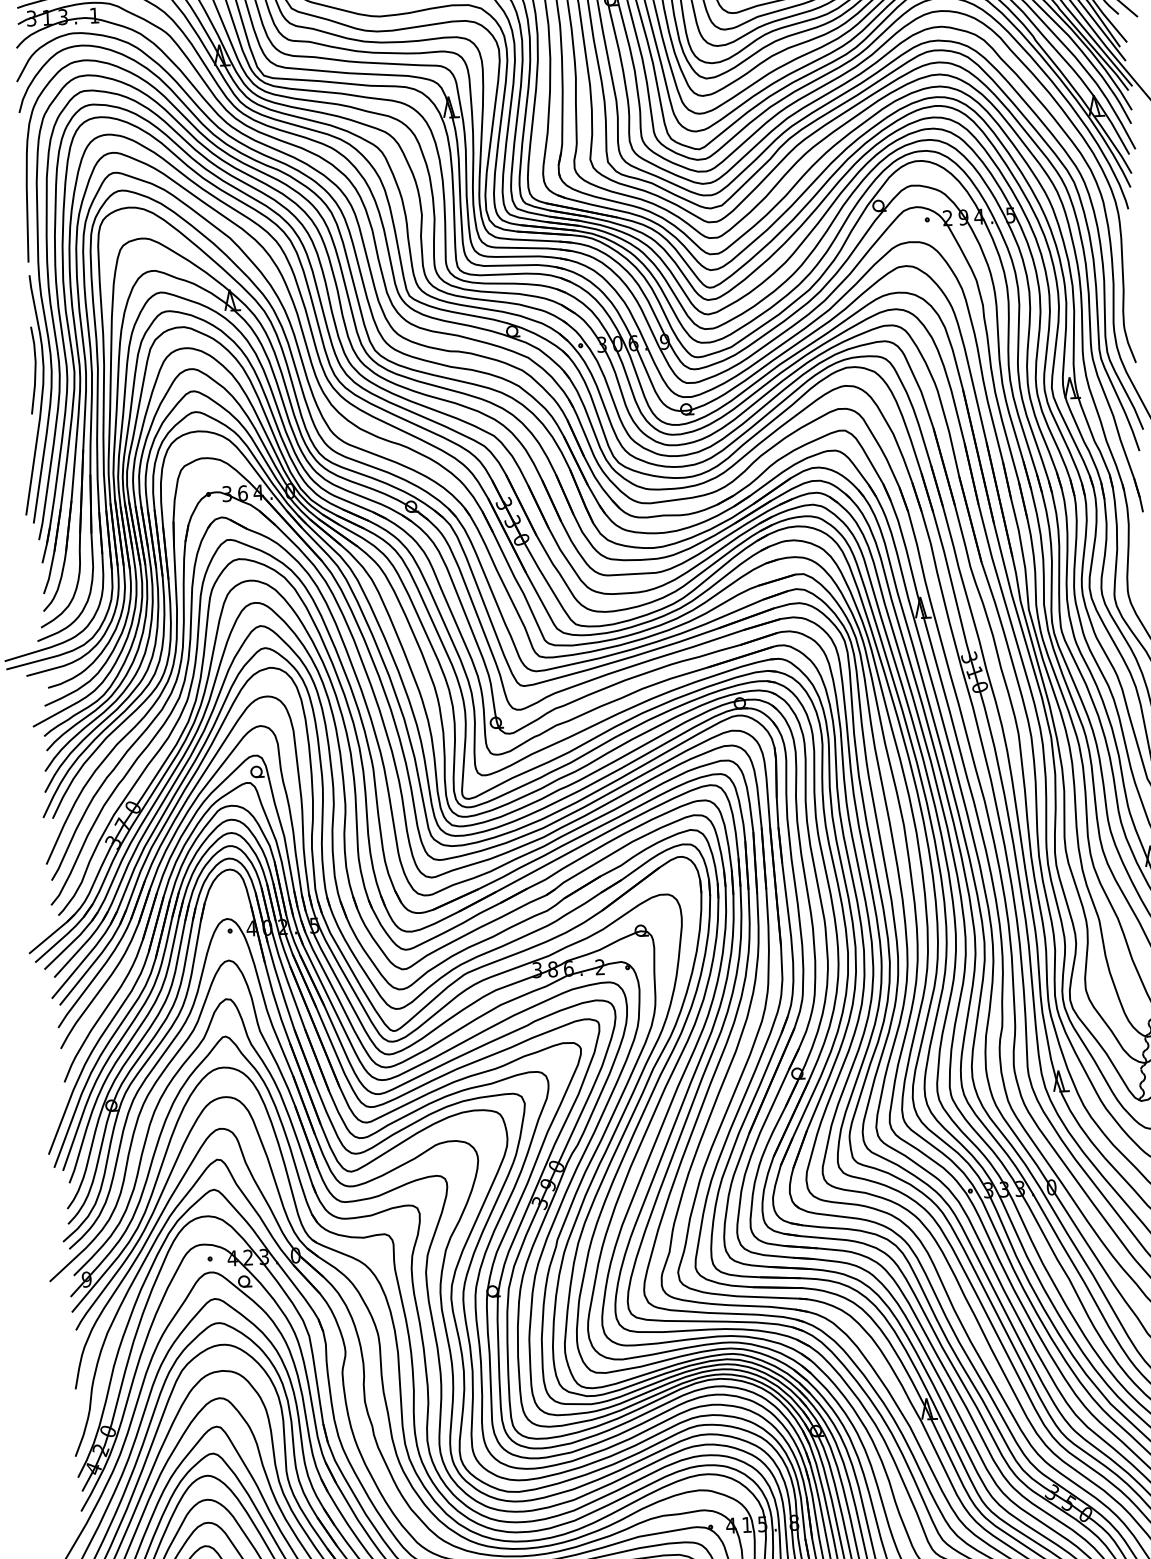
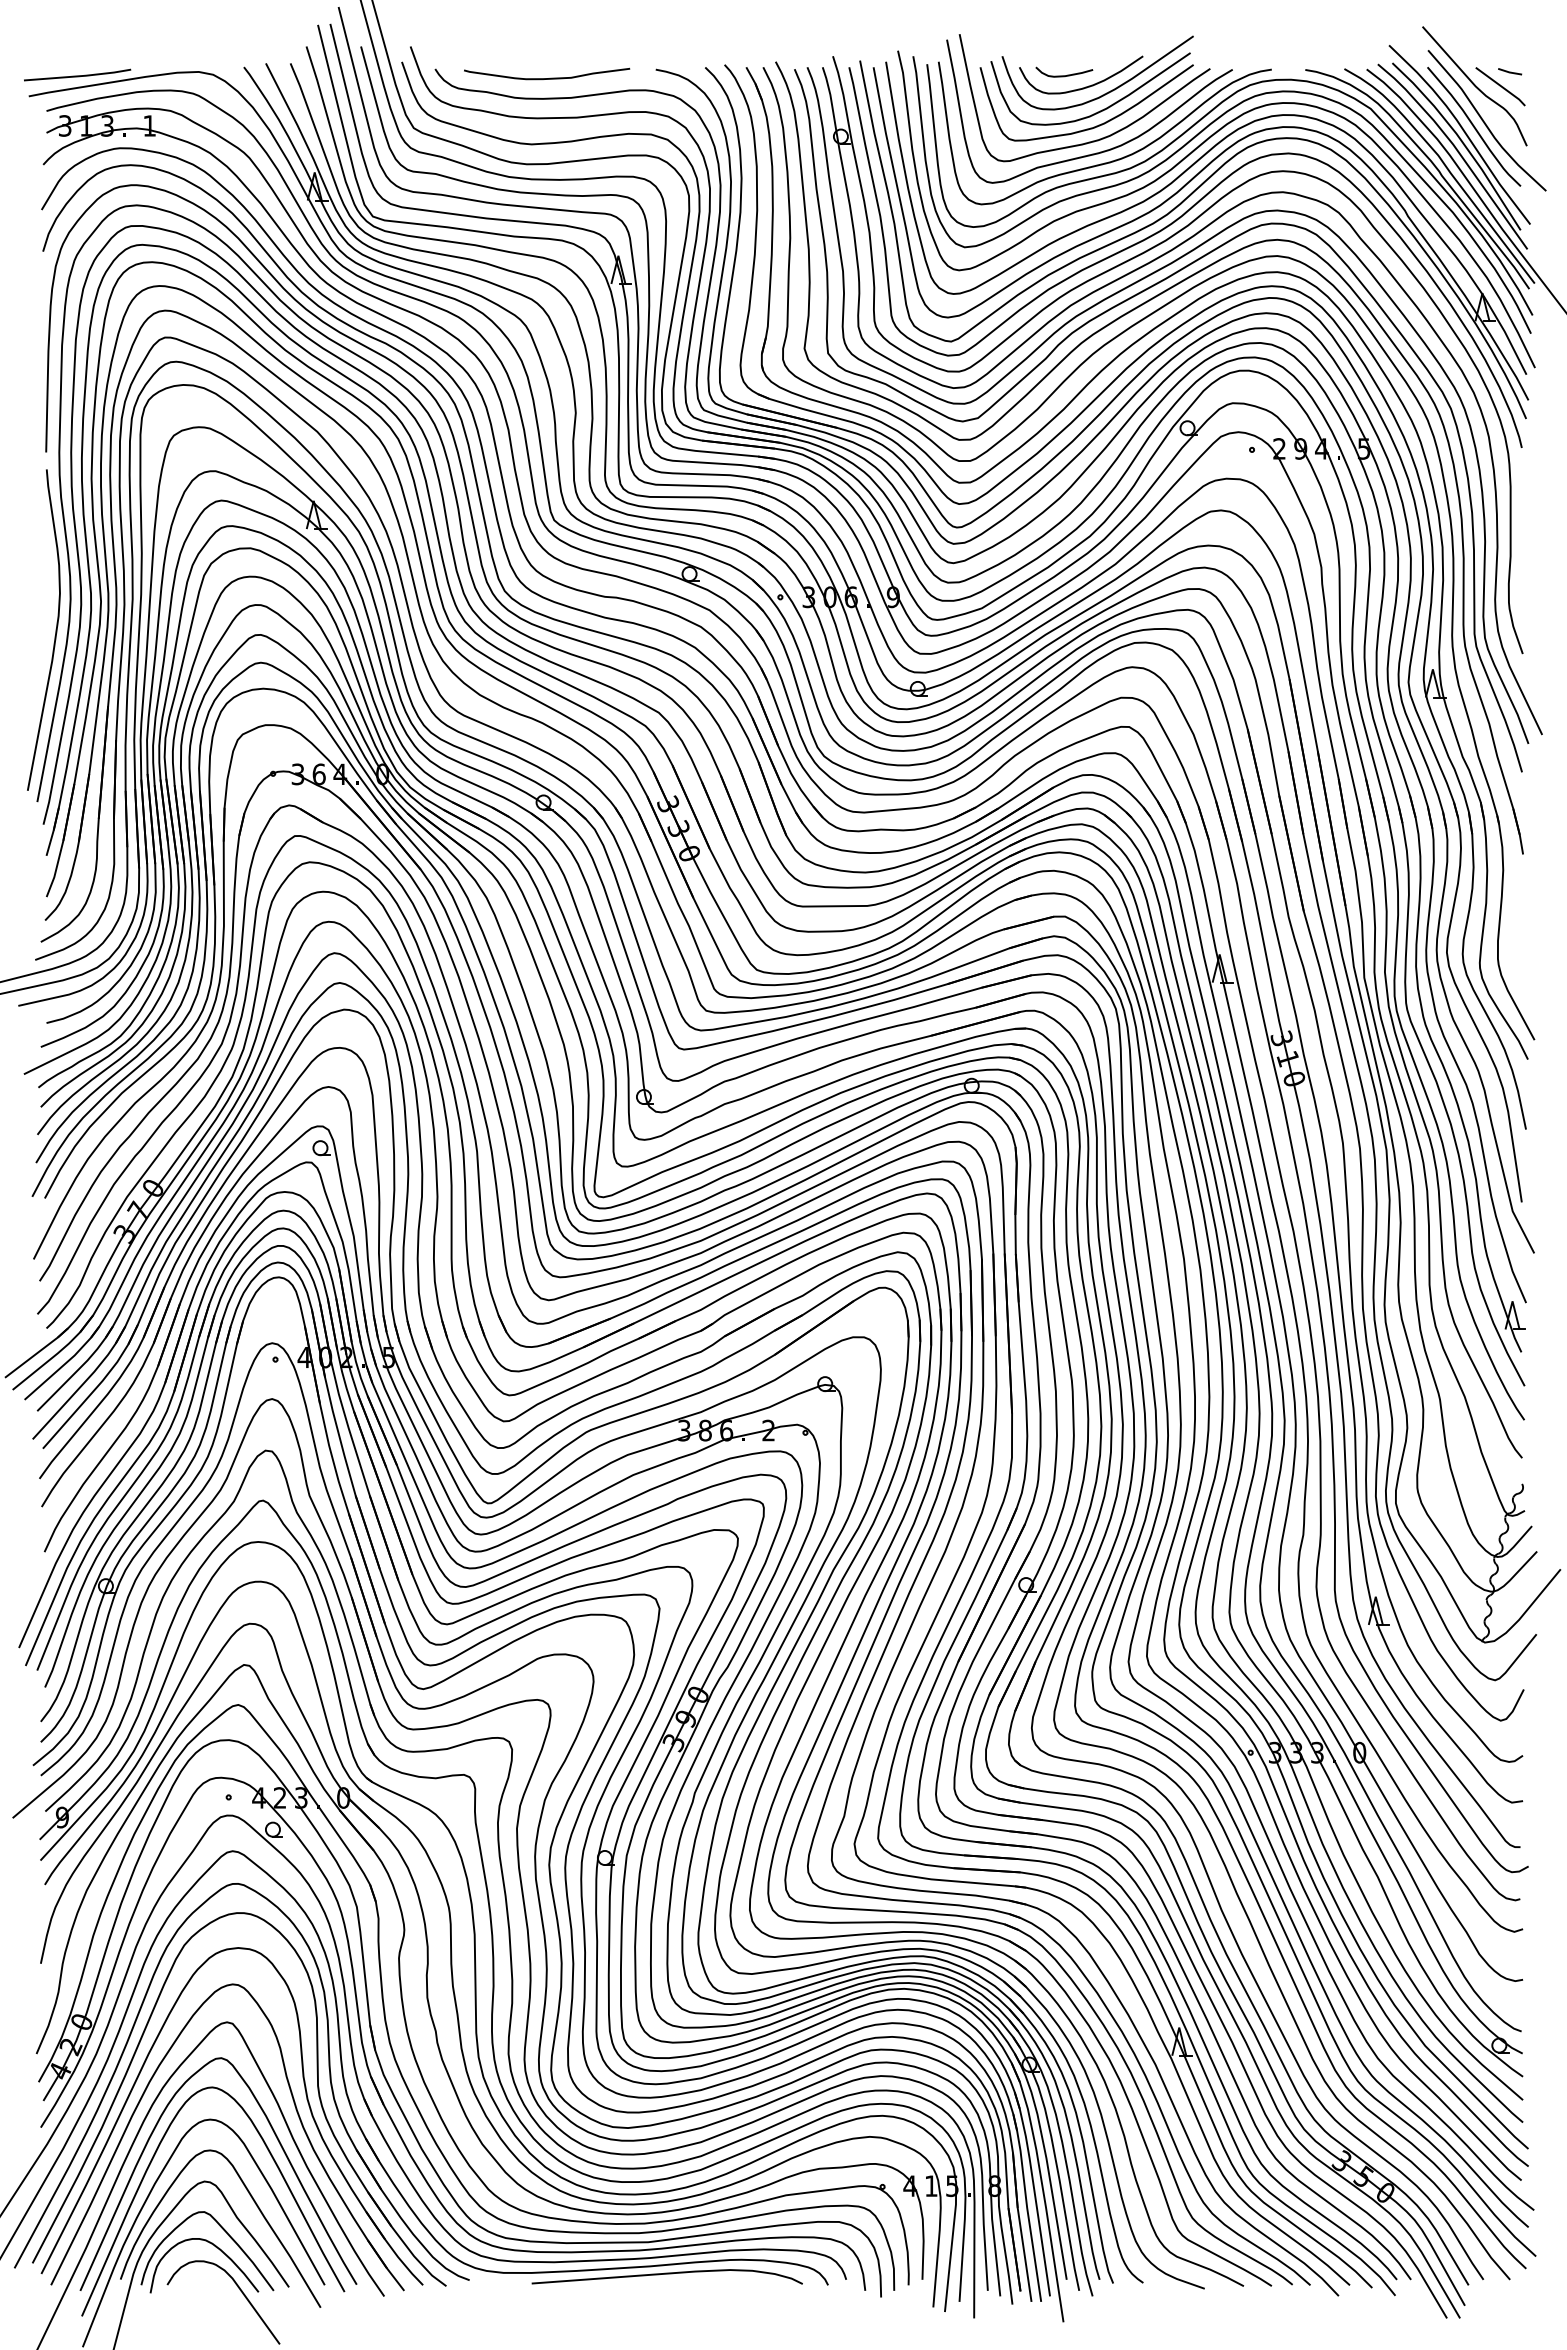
line: (34, 371) -> (47, 598), removed

